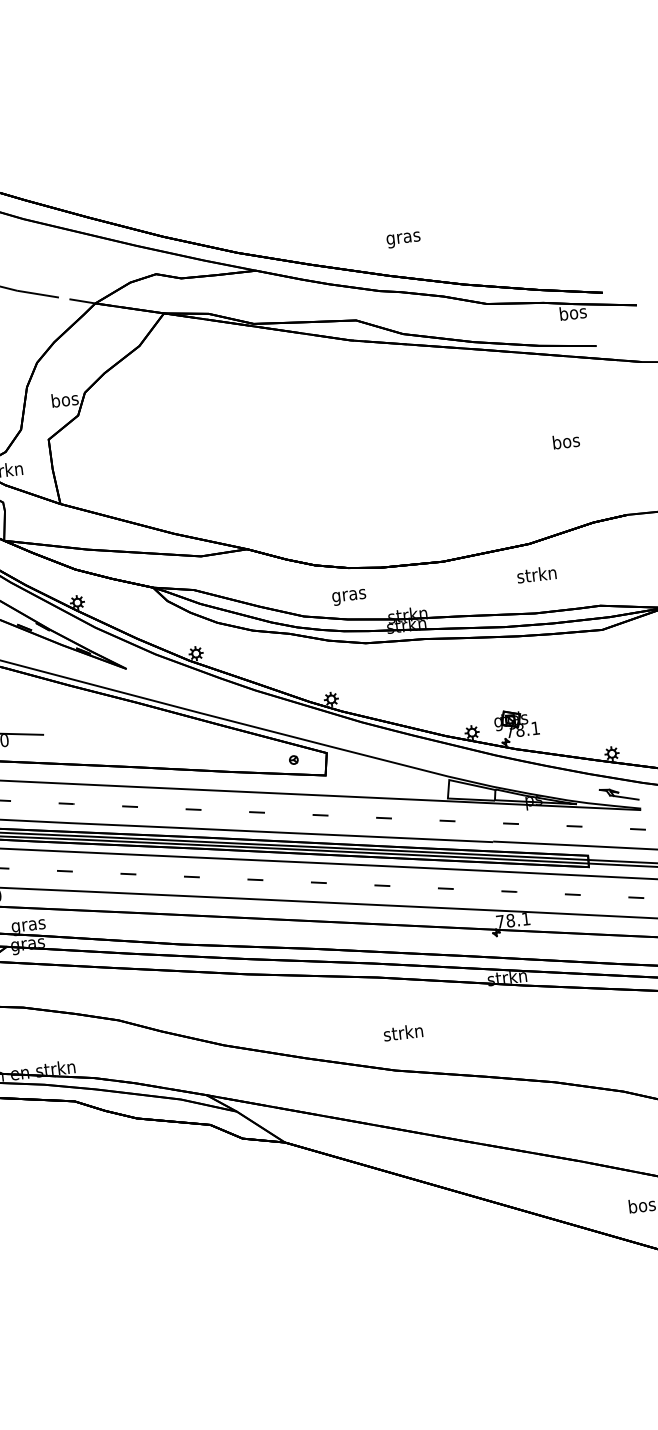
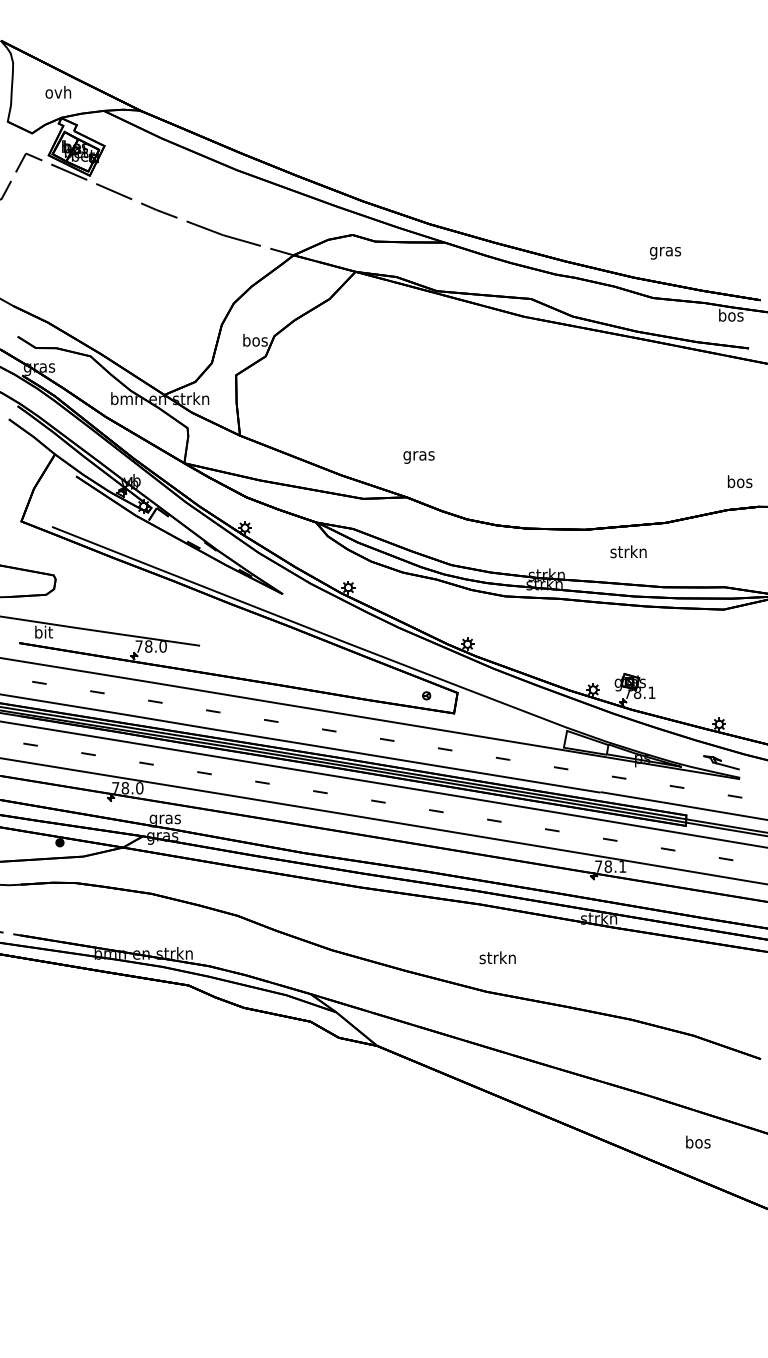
text: (403, 240) -> (665, 253), moved
text: (566, 441) -> (740, 481), moved
text: (536, 574) -> (628, 551), moved
text: (348, 597) -> (418, 457), moved

